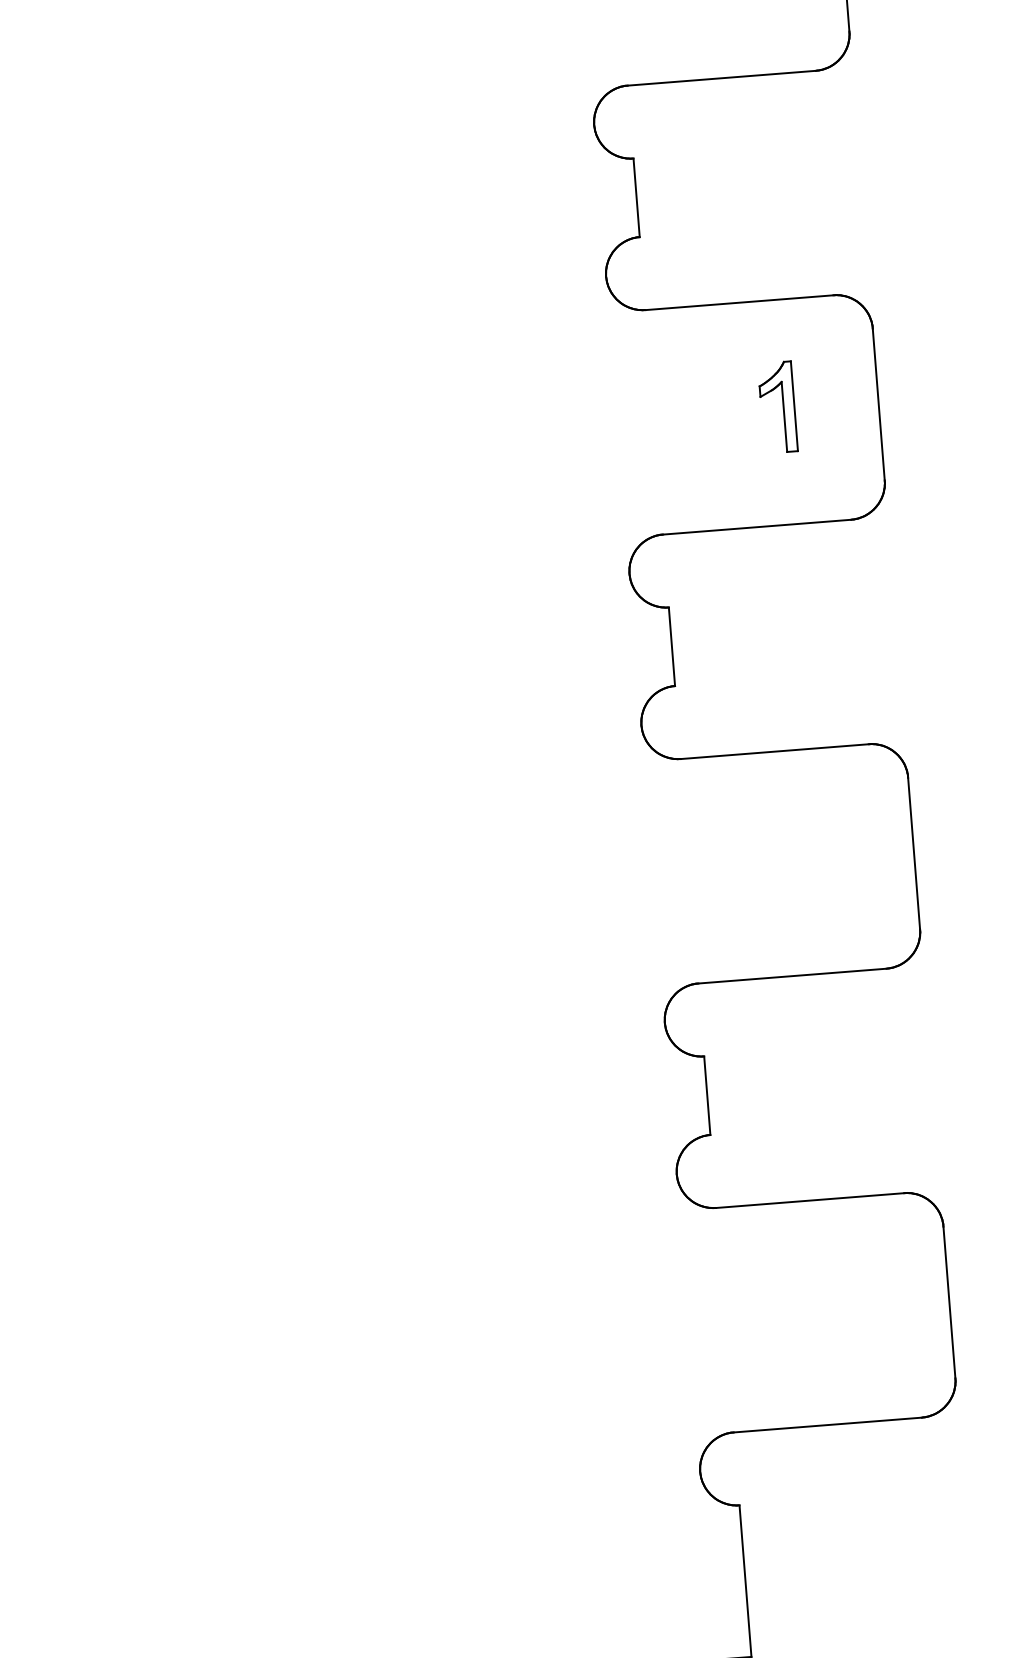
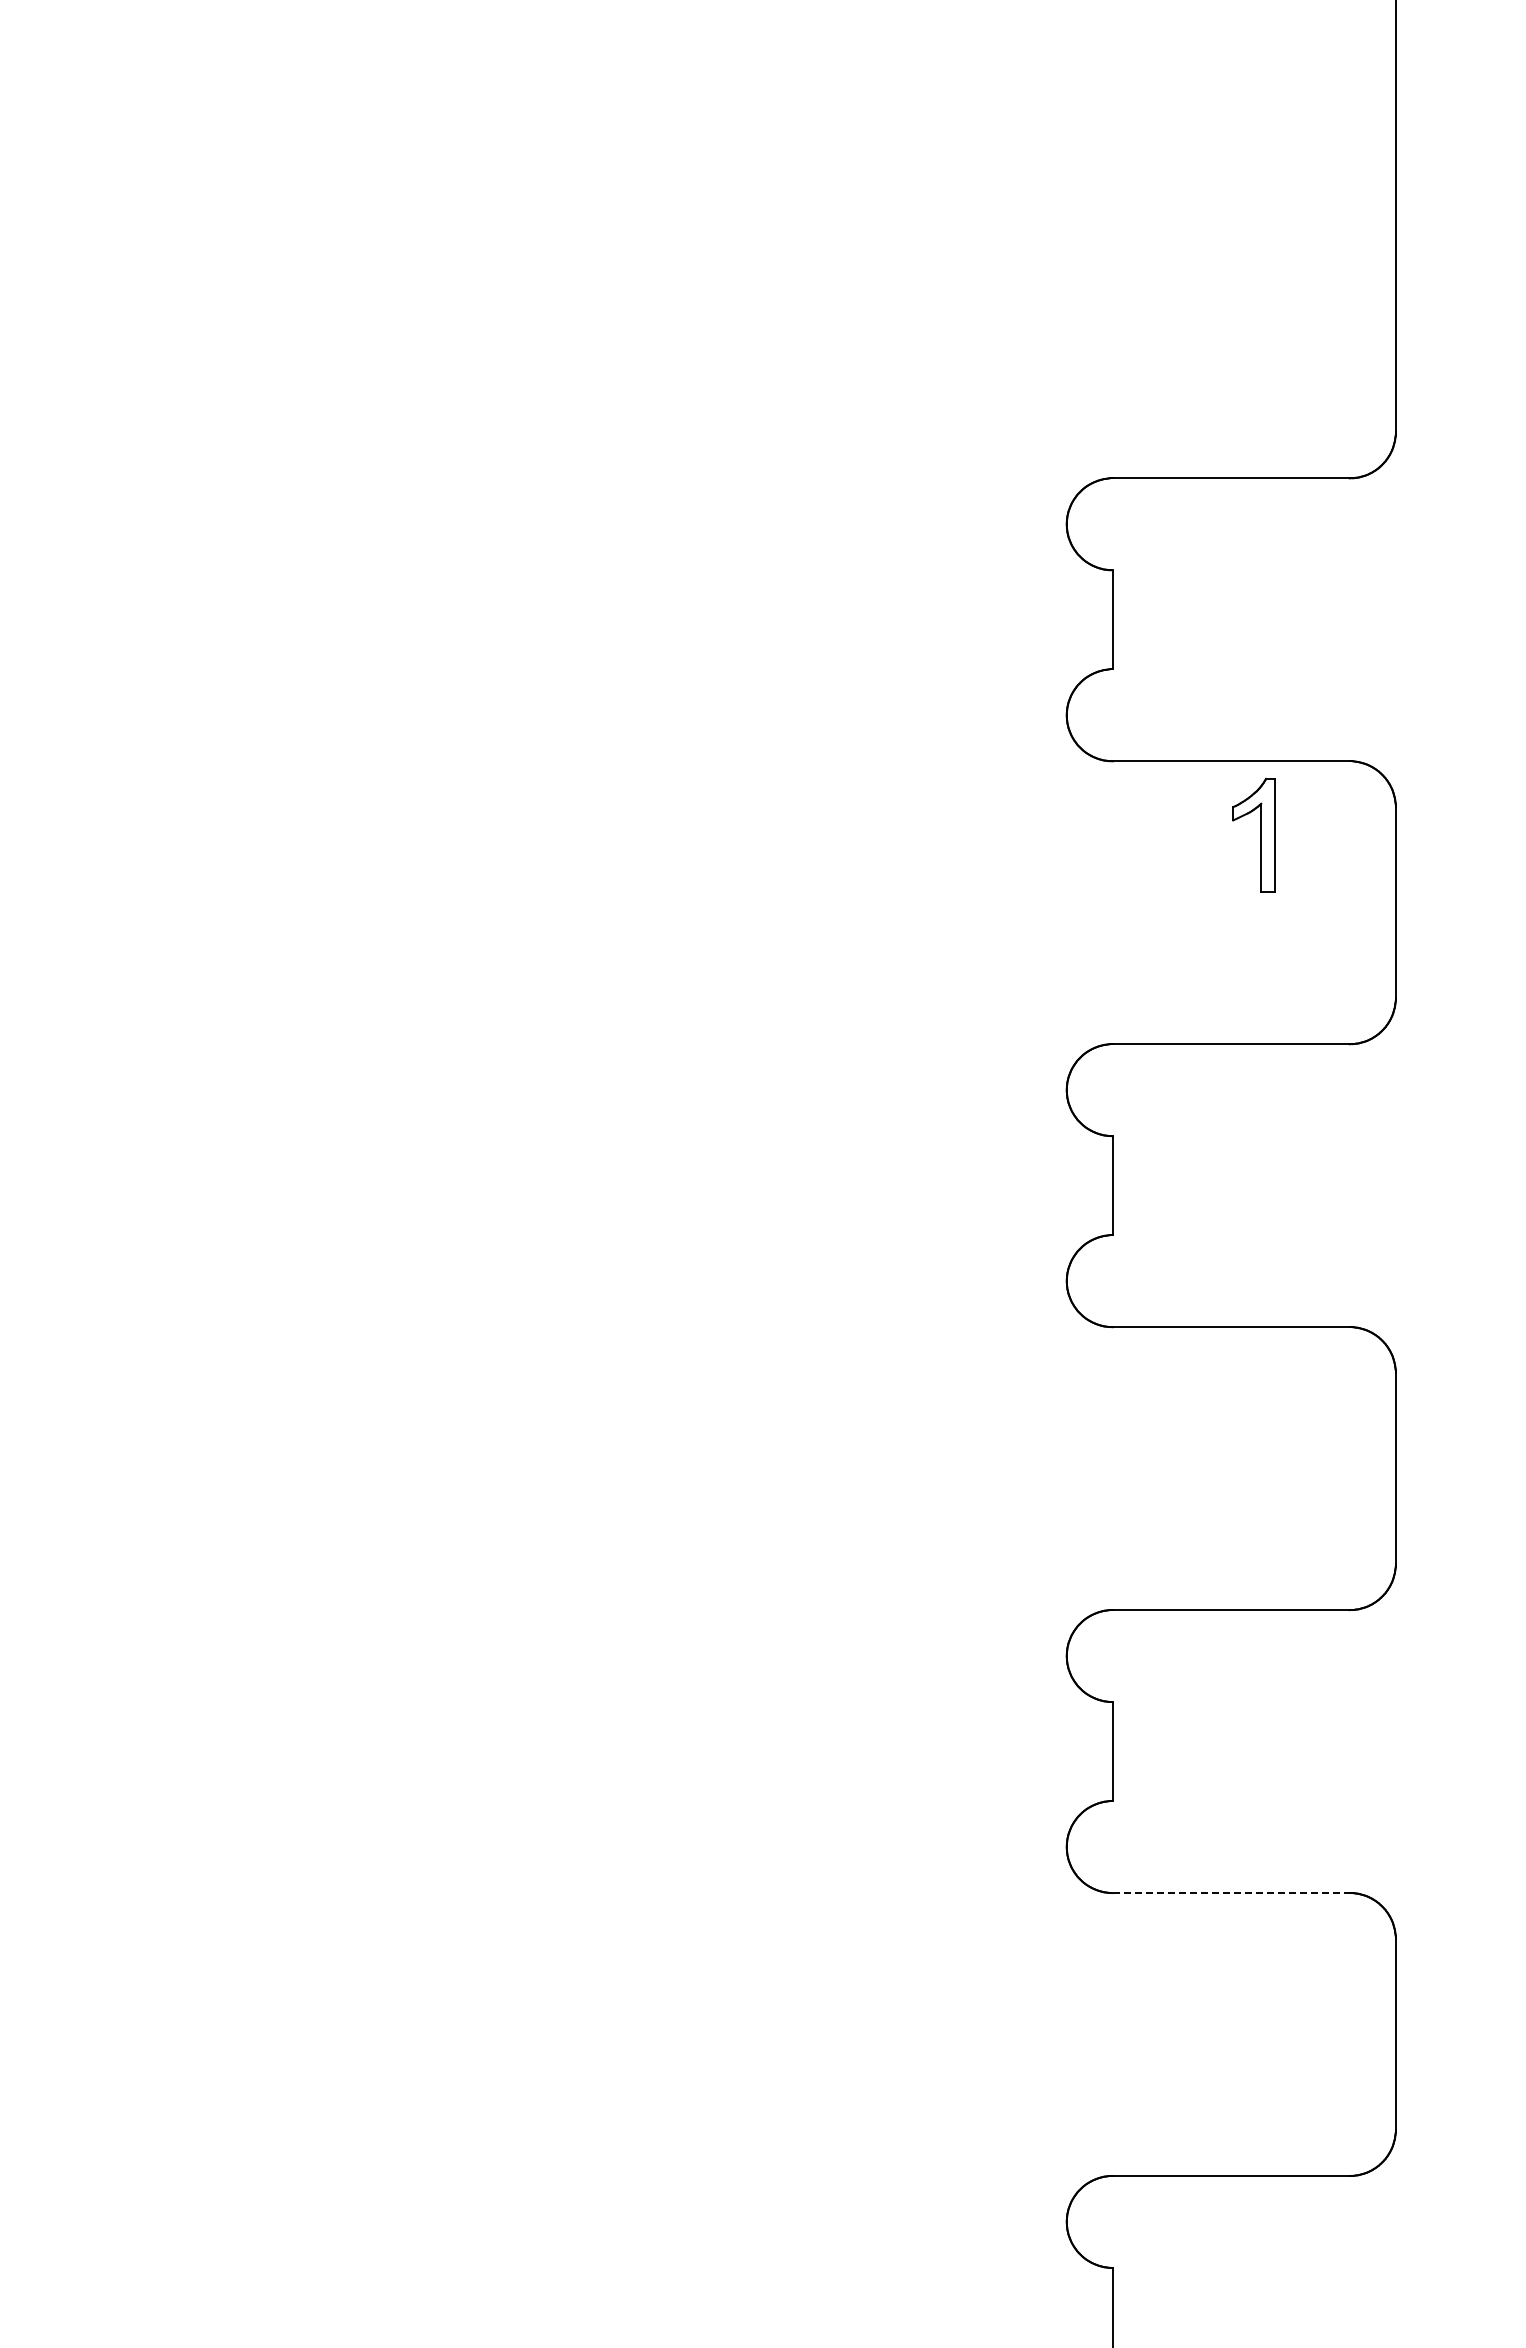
part: (782, 406) -> (1260, 834), moved
line: (810, 1200) -> (1231, 1893), solid -> dashed

